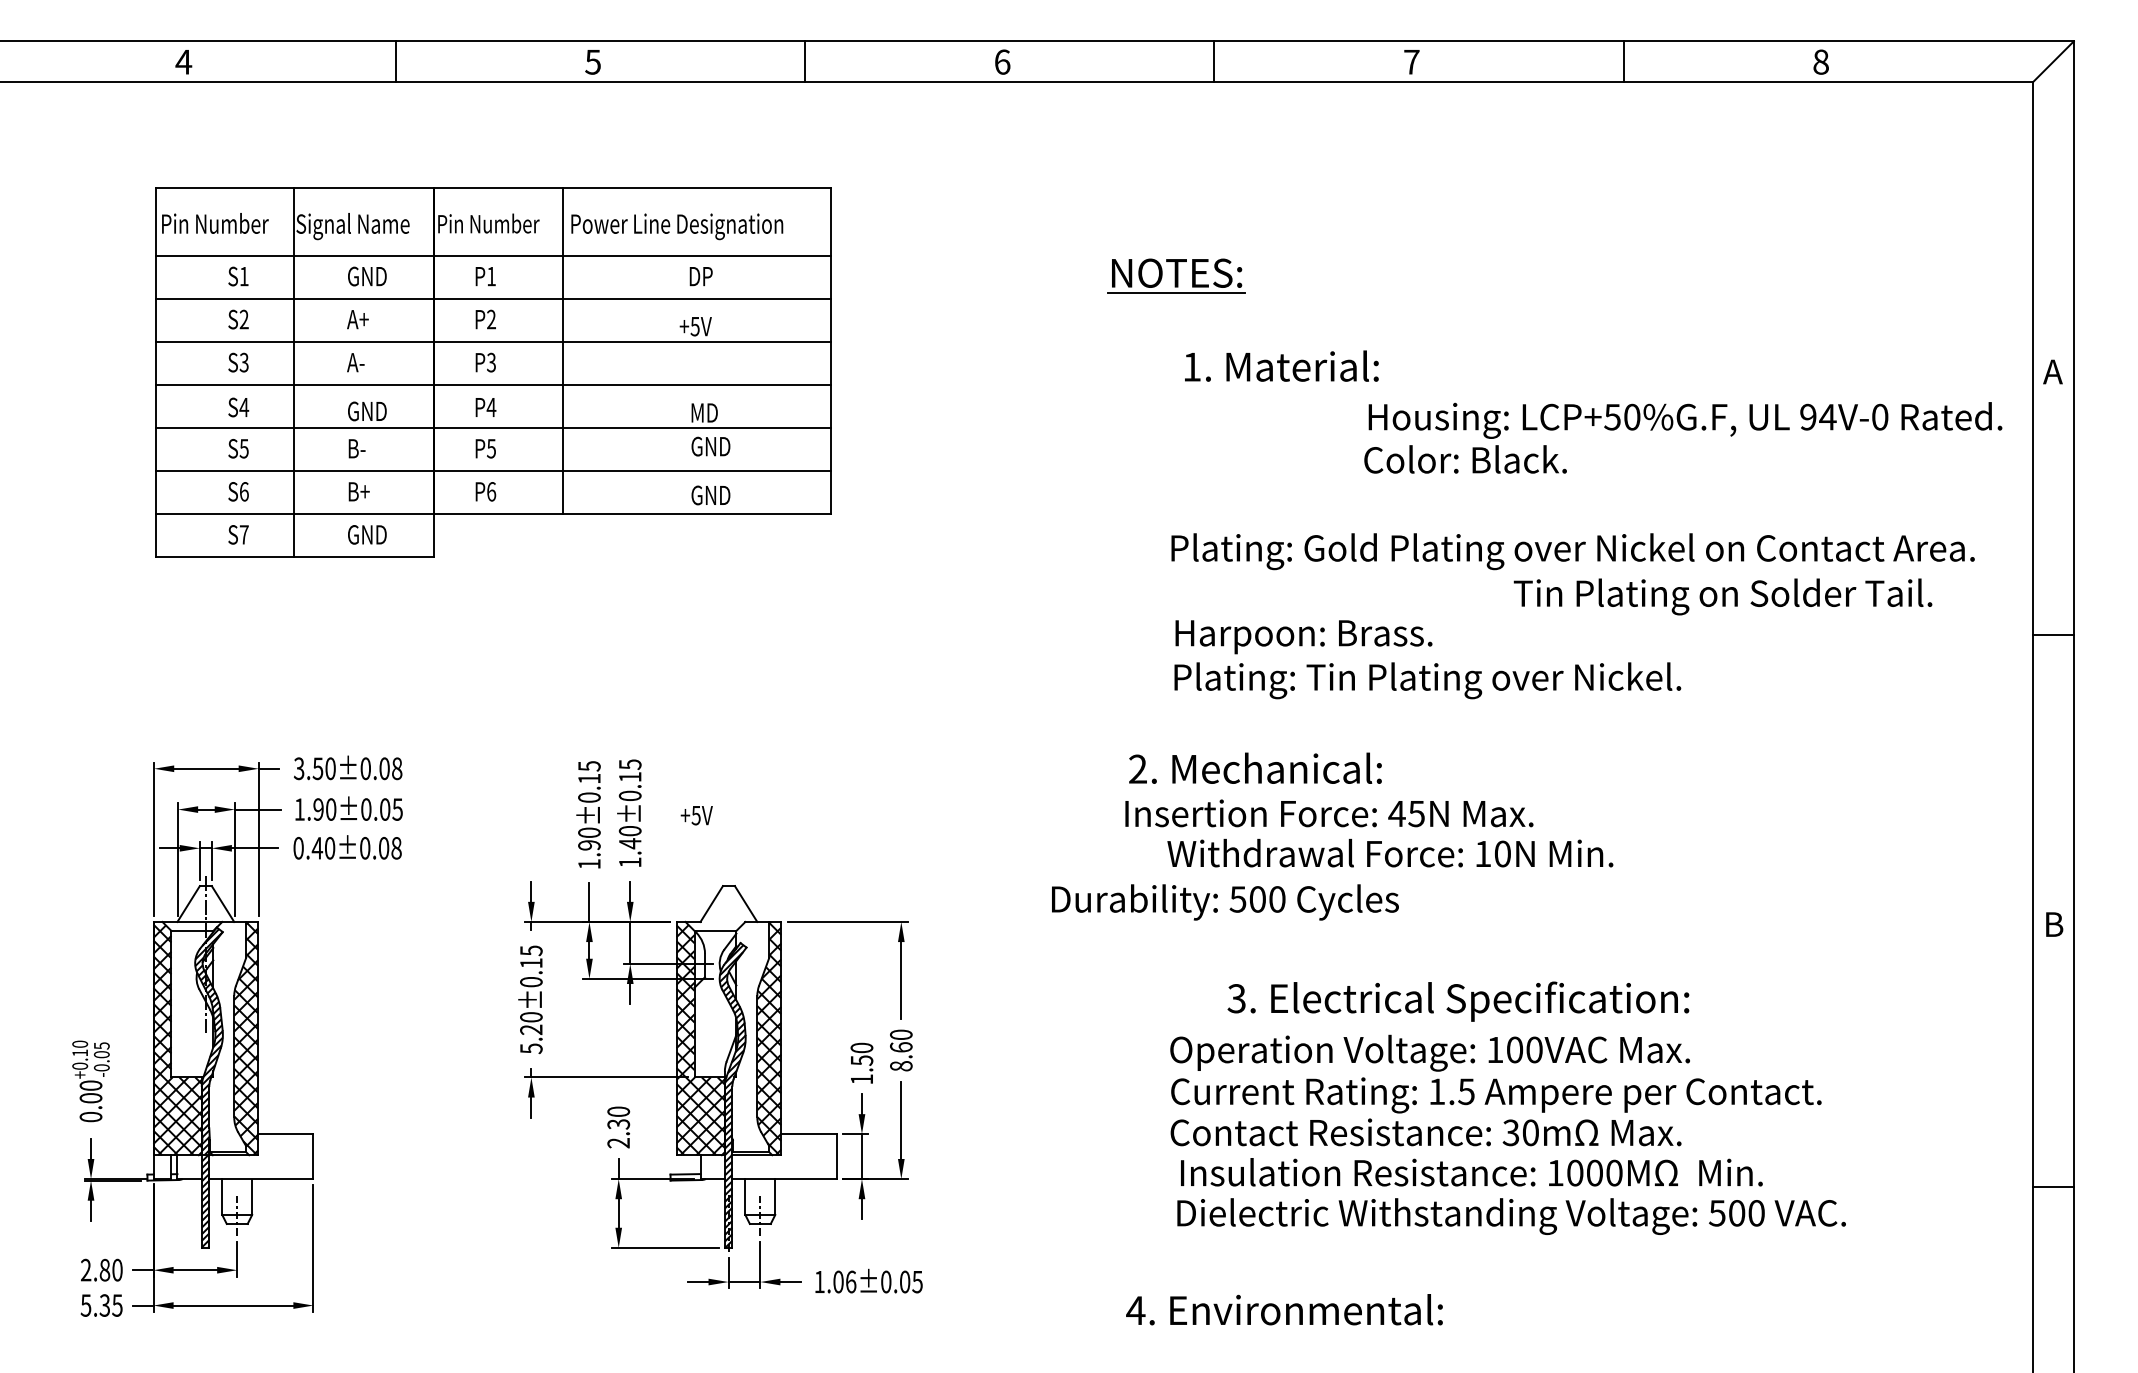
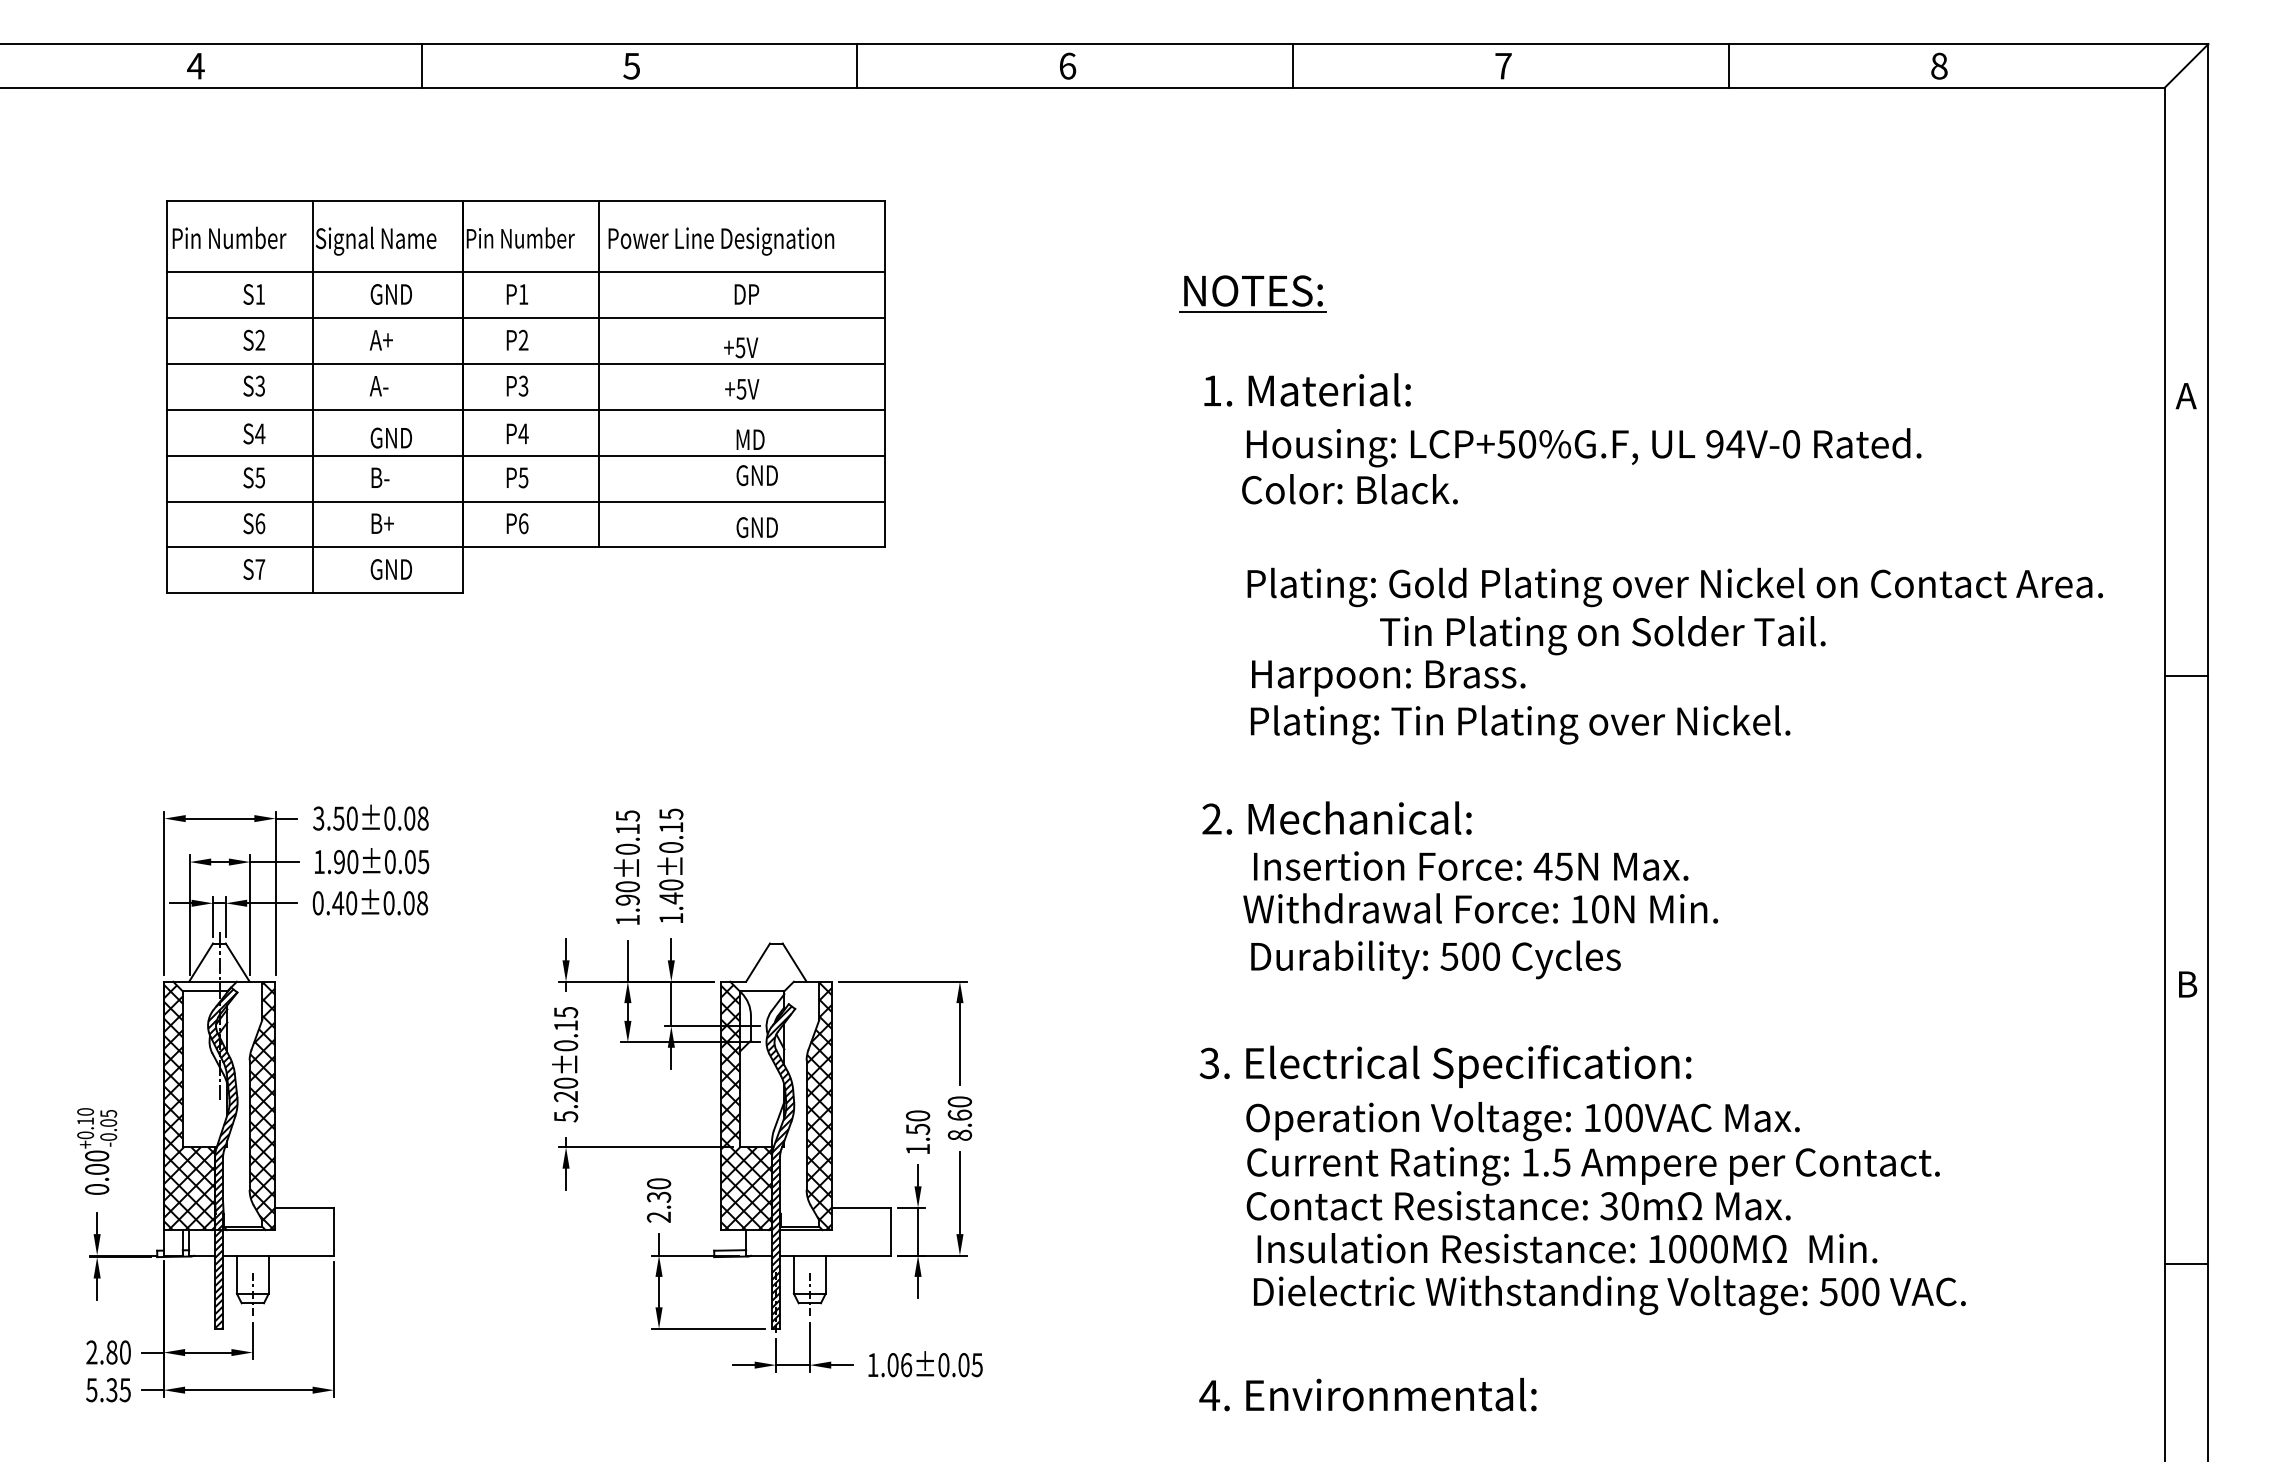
text: (1281, 365) -> (1307, 389), moved
text: (1683, 437) -> (1581, 465), moved
text: (1722, 596) -> (1602, 635), moved
text: (1329, 813) -> (1471, 866), moved
text: (696, 815) -> (741, 389), moved
text: (1225, 902) -> (1436, 959), moved
text: (1458, 1001) -> (1445, 1066), moved

